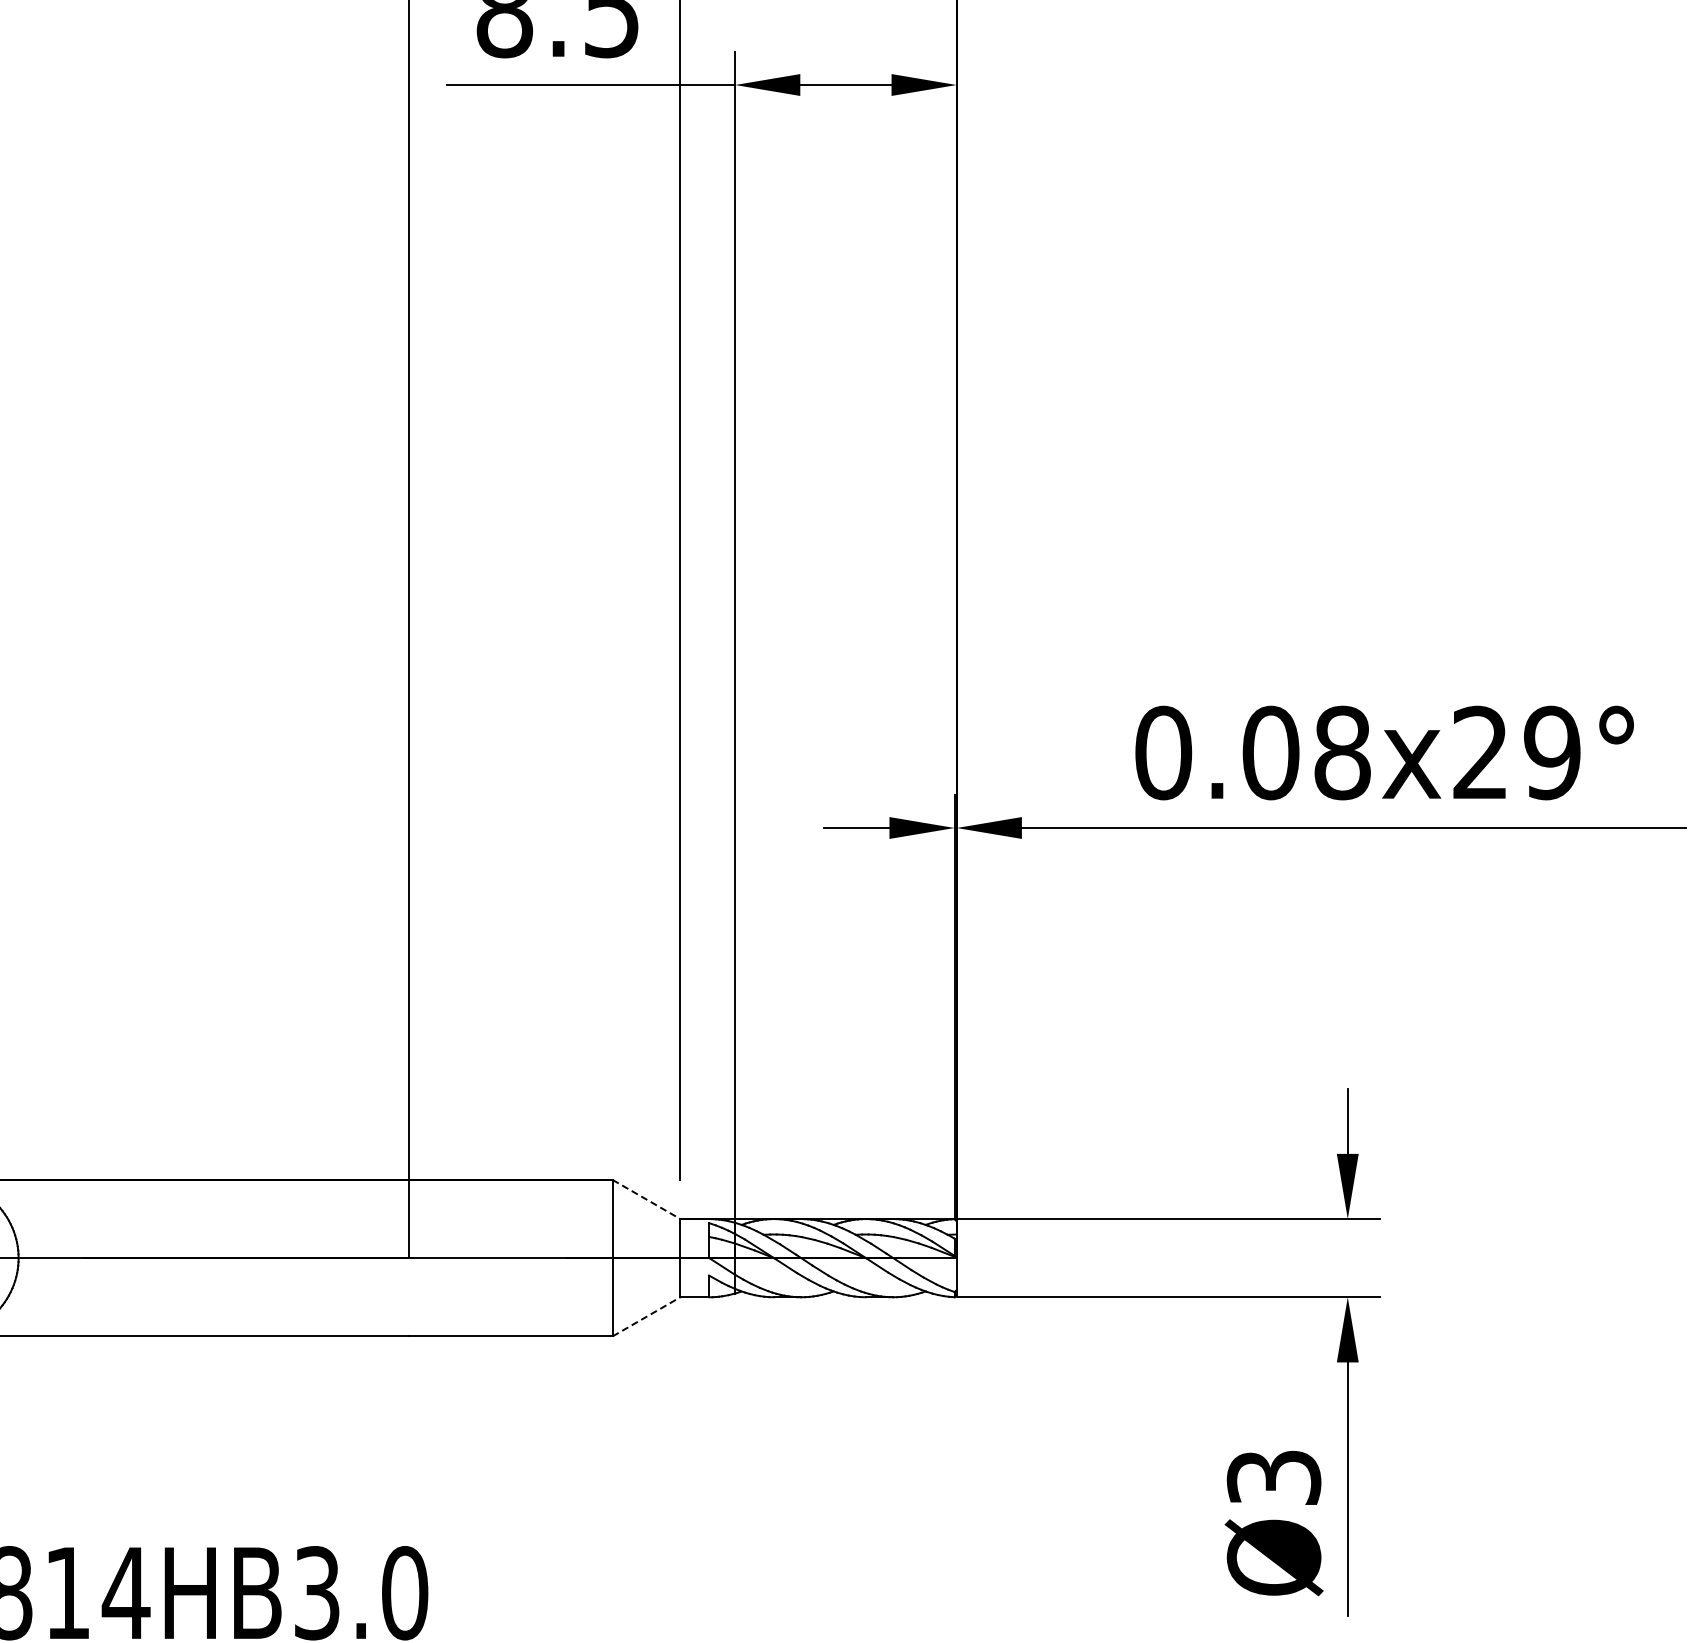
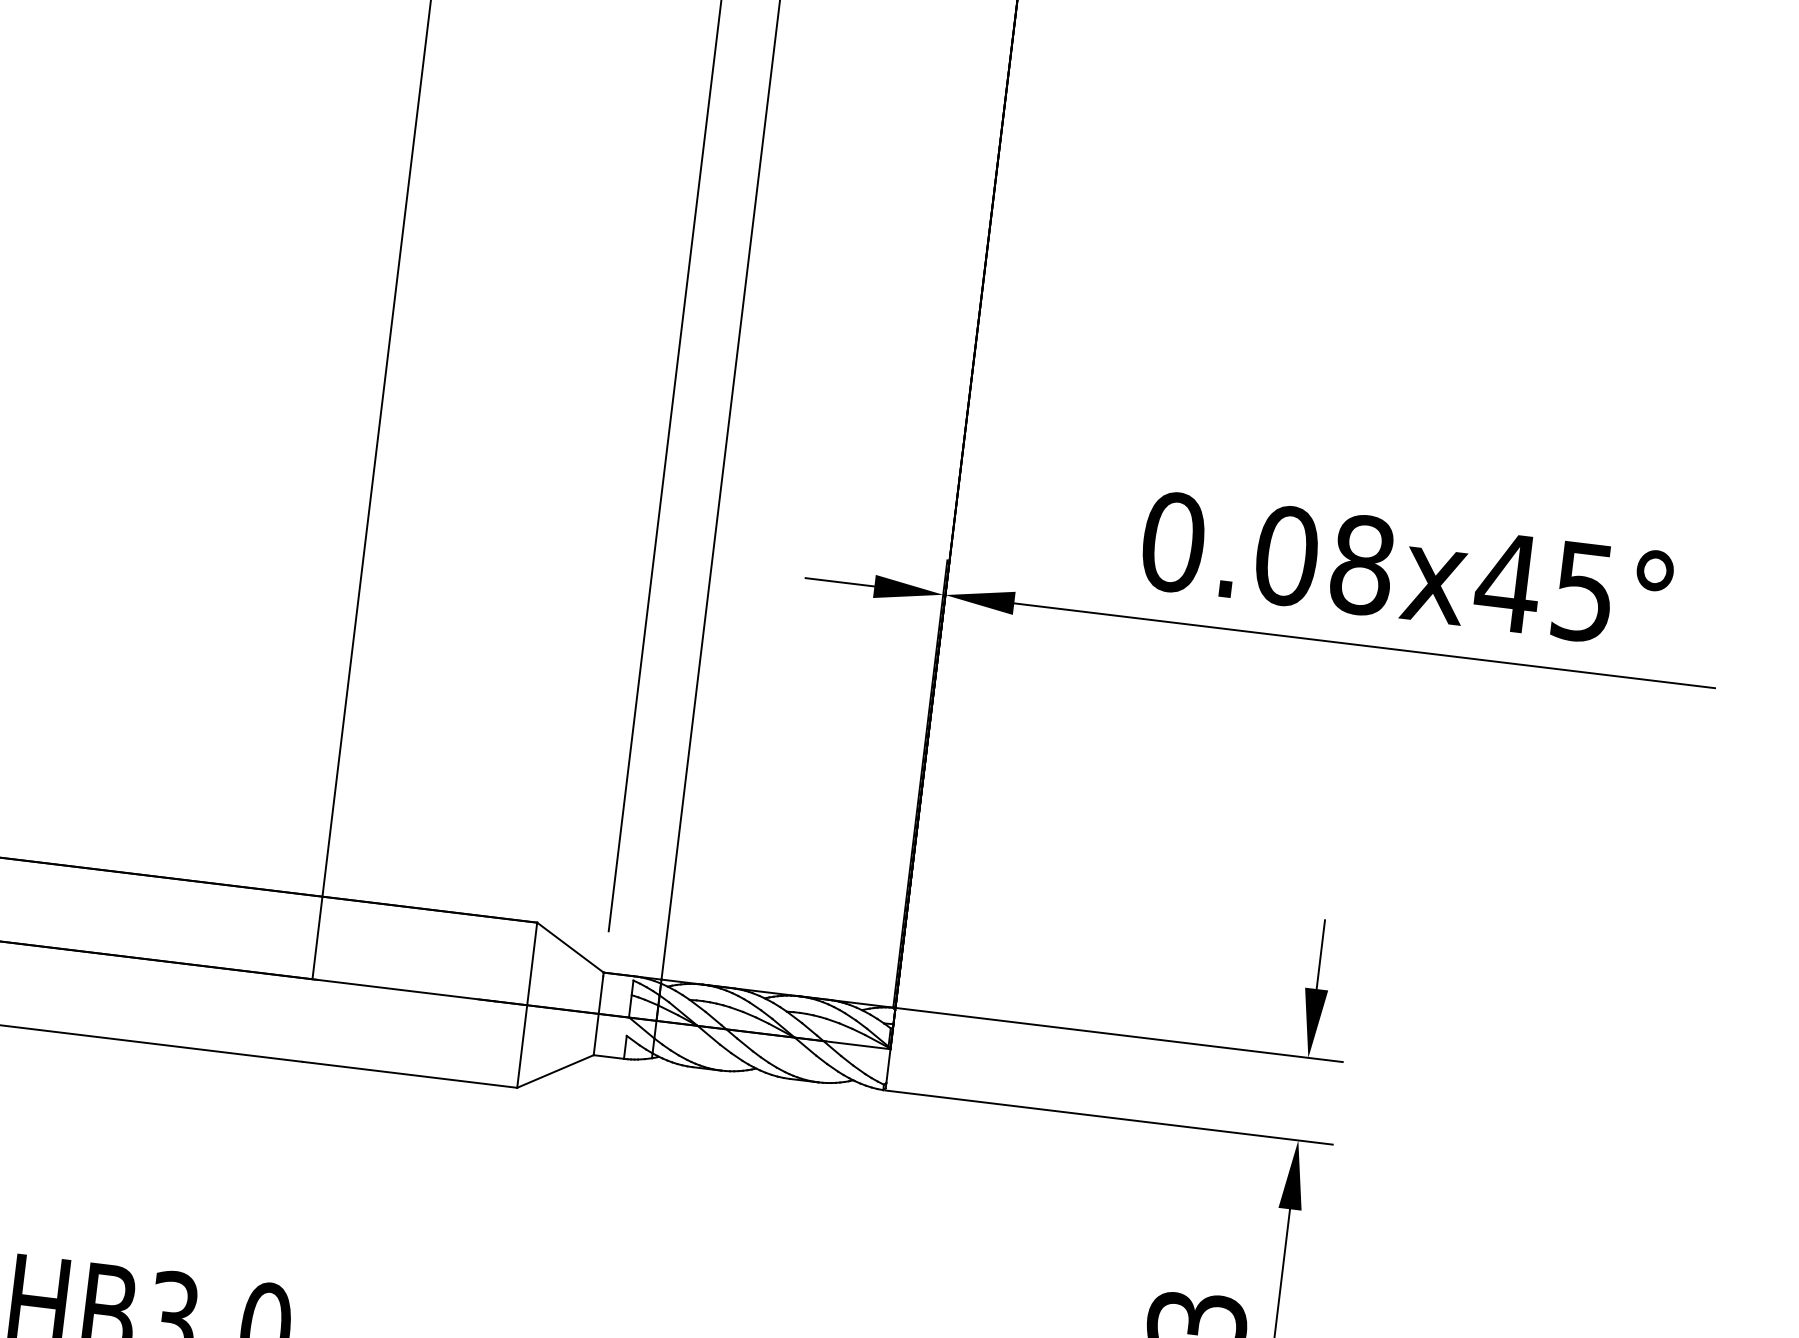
text: (1515, 752) -> (1545, 586), 0.08x29° -> 0.08x45°
line: (646, 1199) -> (570, 947), dashed -> solid
line: (646, 1316) -> (555, 1071), dashed -> solid

